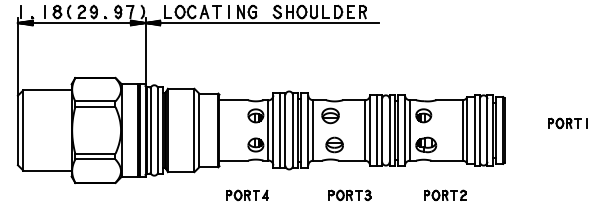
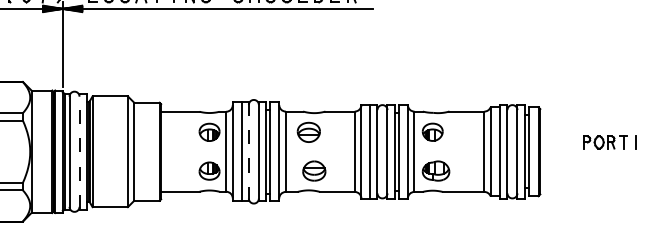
part: (567, 123) -> (609, 142), moved
line: (158, 129) -> (80, 150), solid -> dashed
line: (285, 129) -> (248, 150), solid -> dashed

